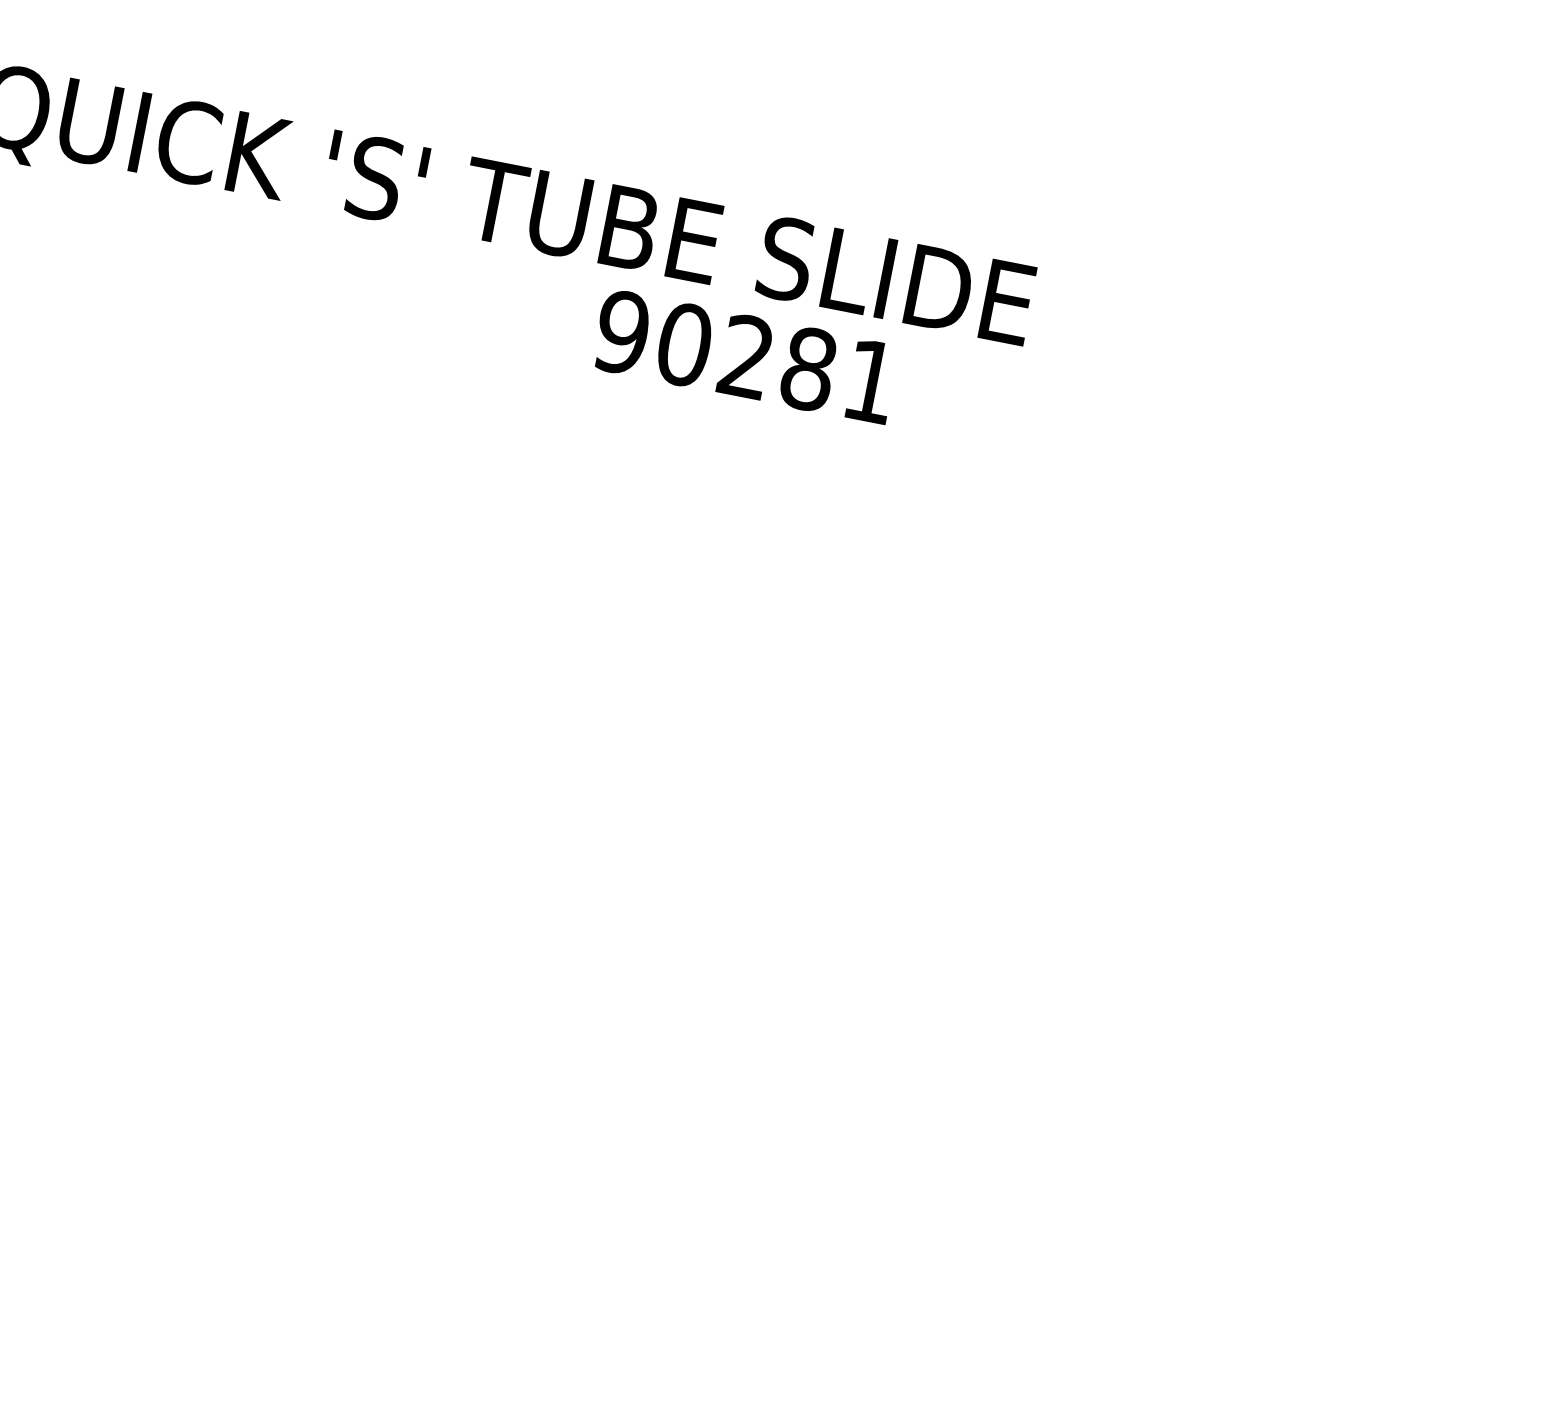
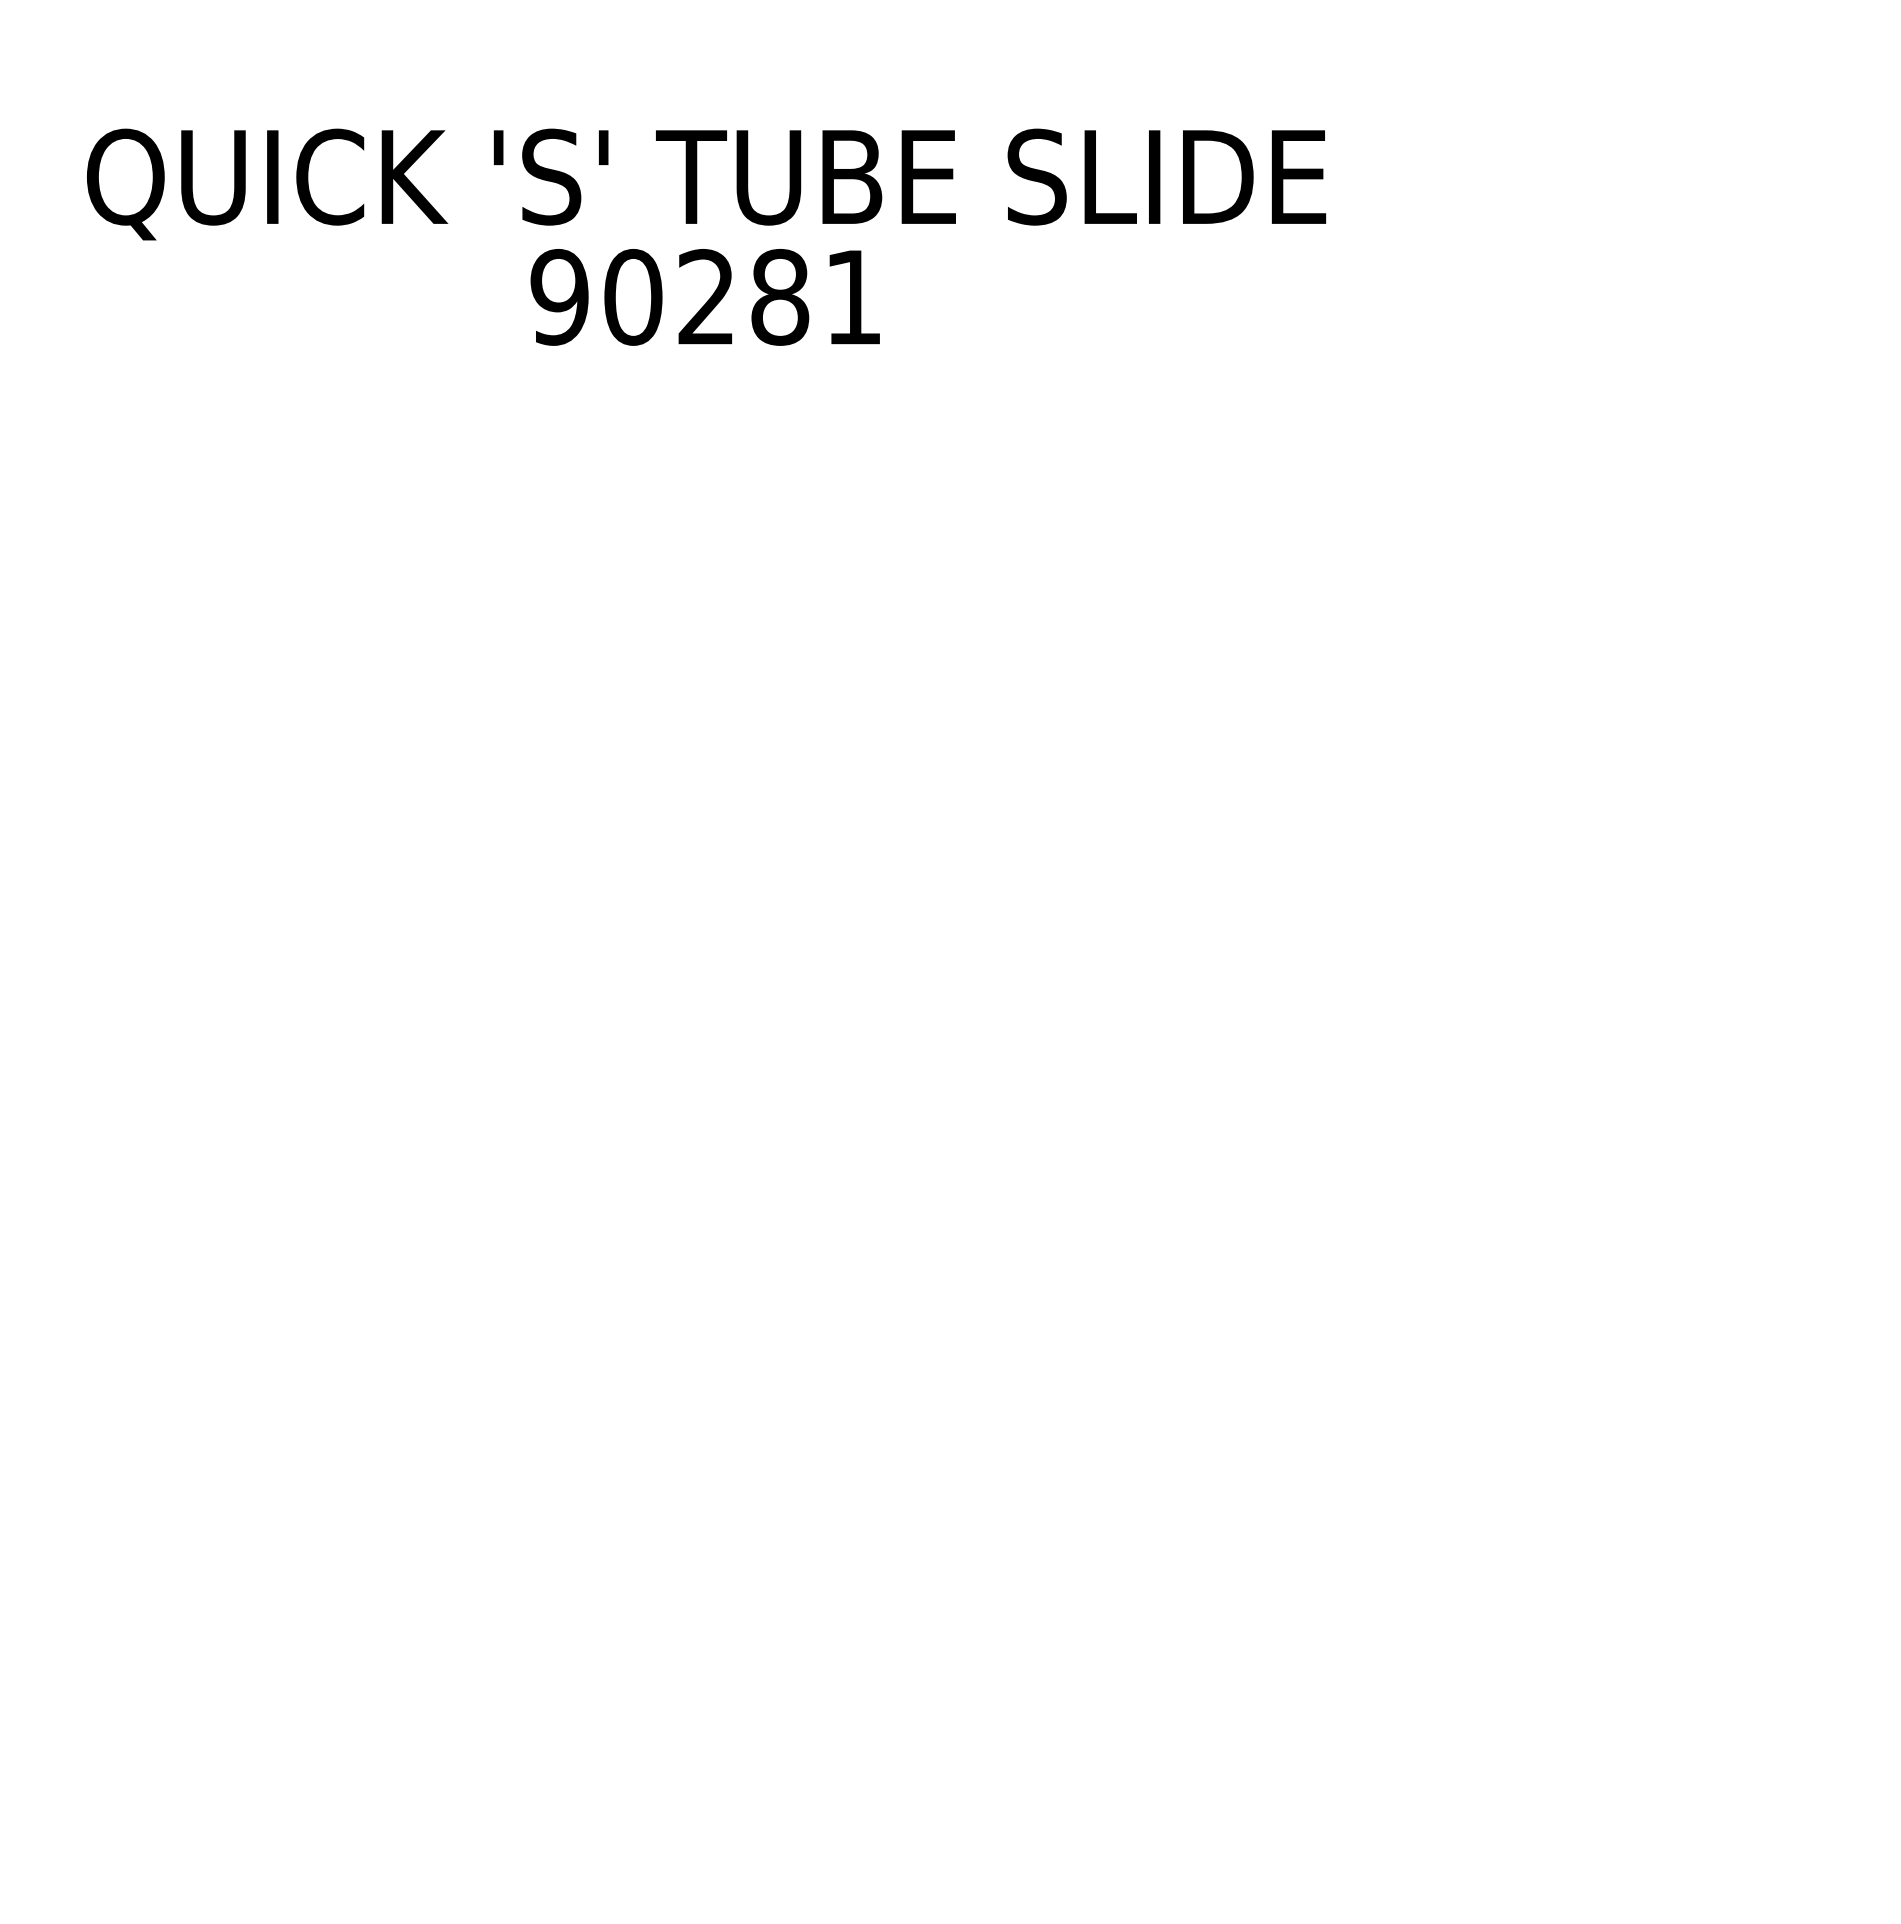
text: (744, 356) -> (704, 297), moved

